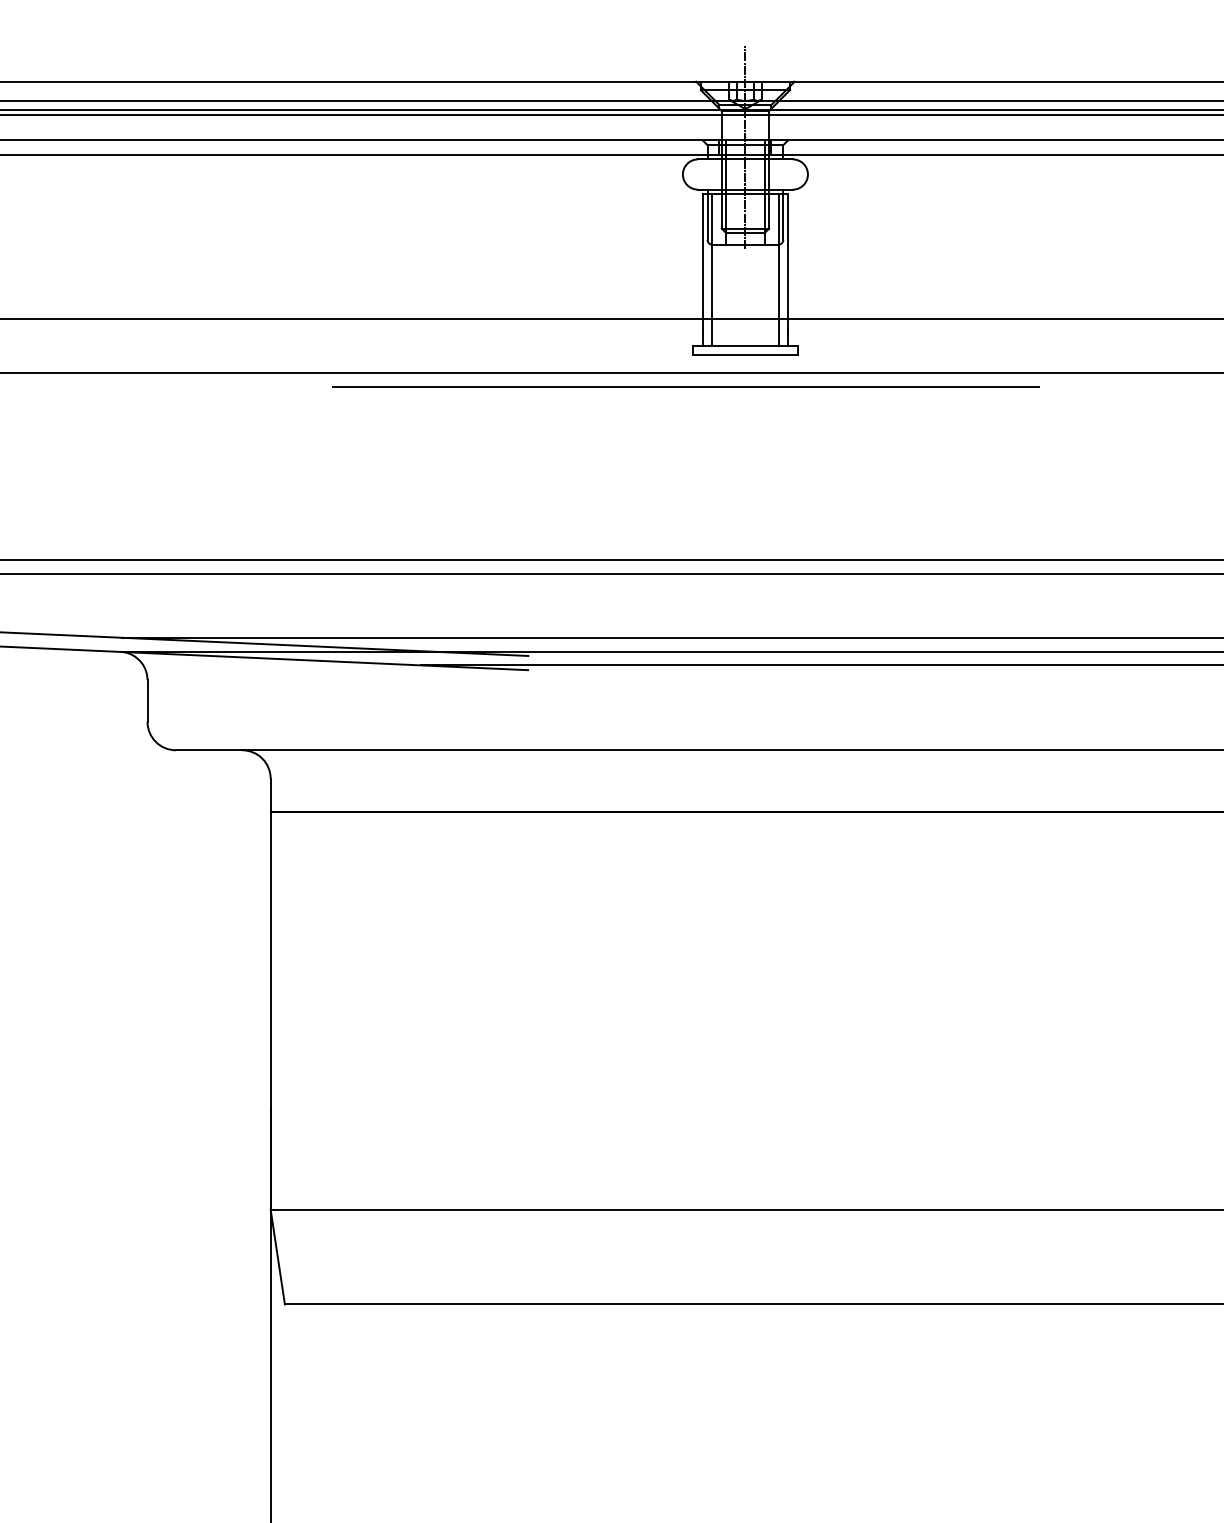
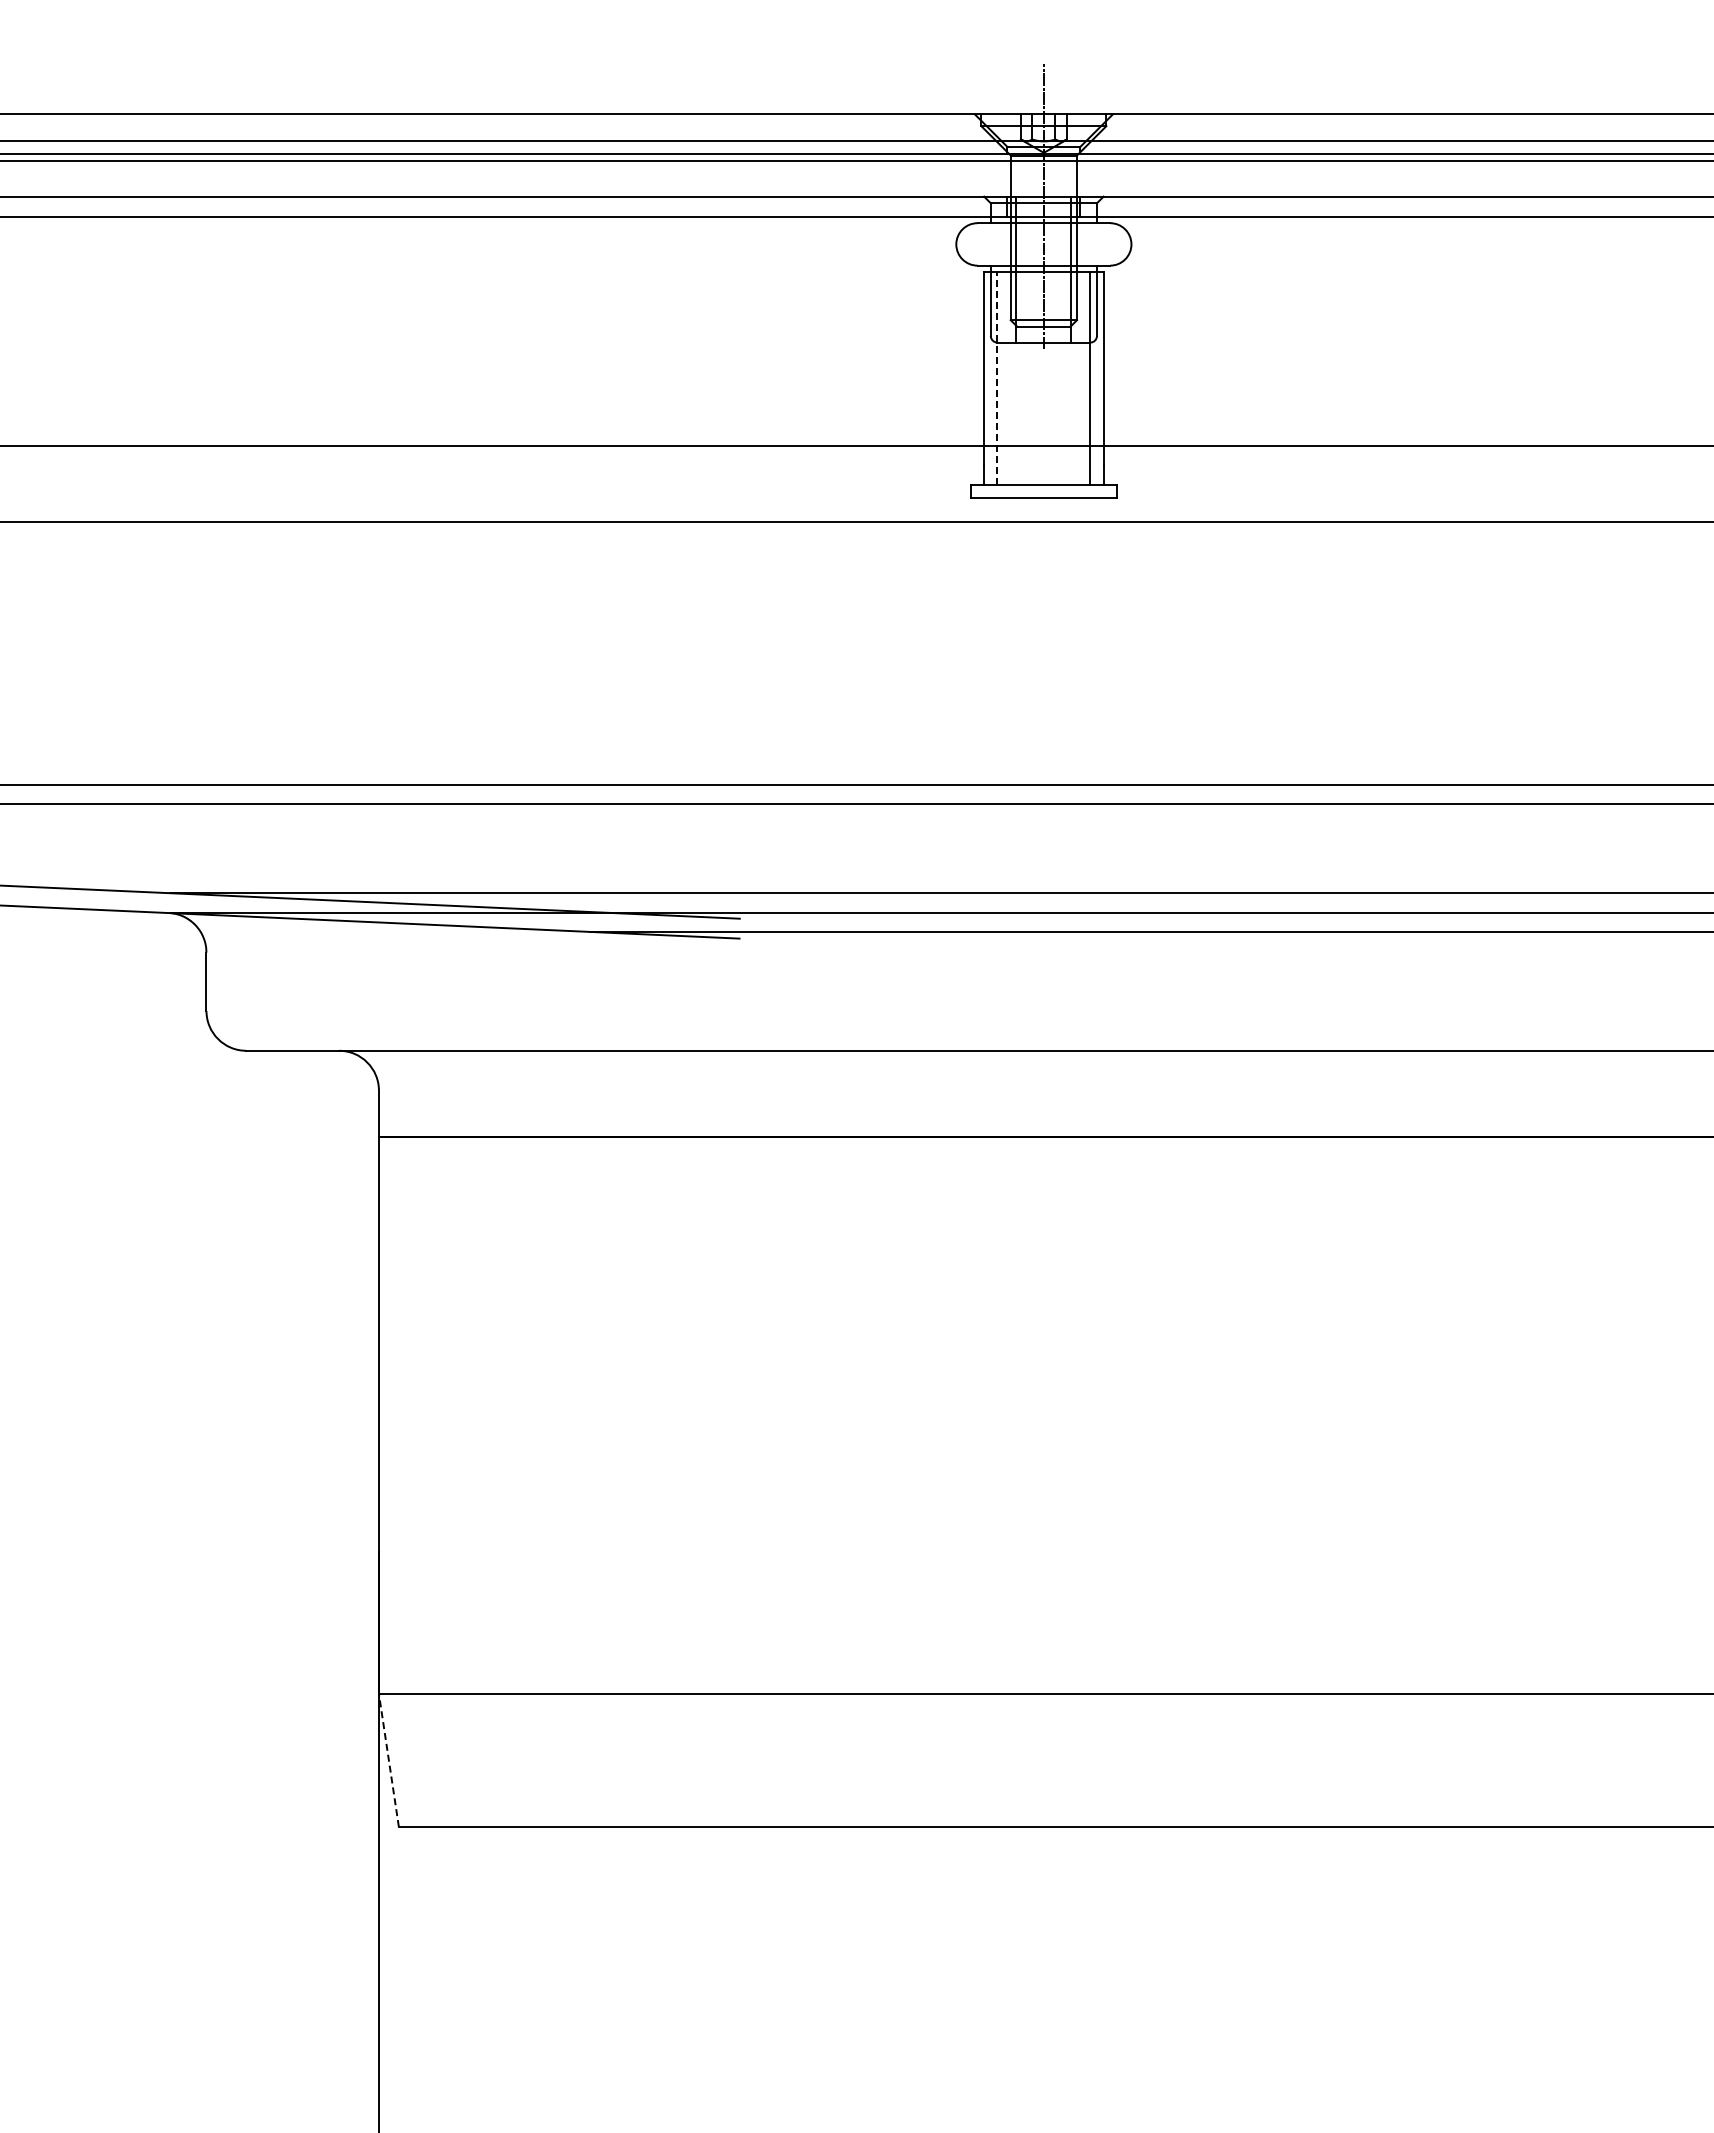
line: (712, 269) -> (997, 377), solid -> dashed
line: (685, 386) -> (960, 541), removed
line: (277, 1257) -> (388, 1760), solid -> dashed

